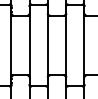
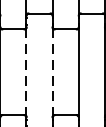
line: (29, 45) -> (26, 72), solid -> dashed
line: (47, 45) -> (52, 72), solid -> dashed

